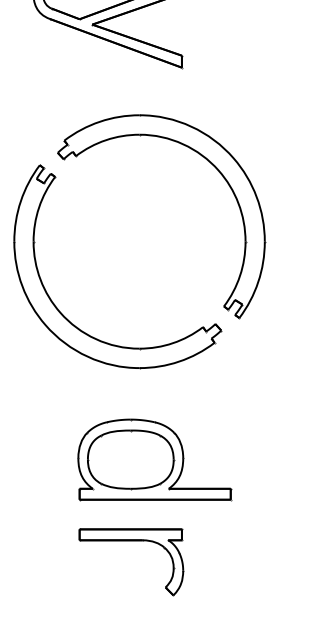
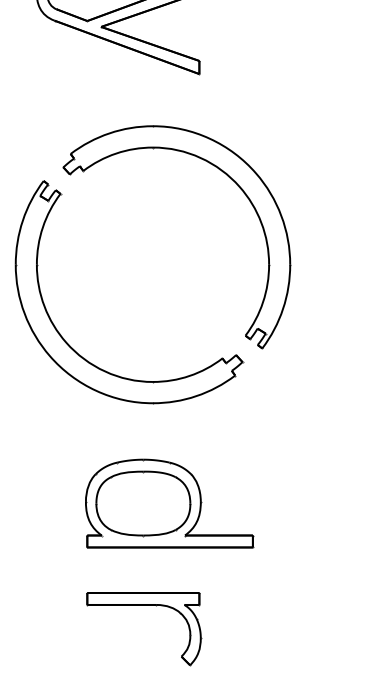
part: (131, 540) -> (144, 605), moved

